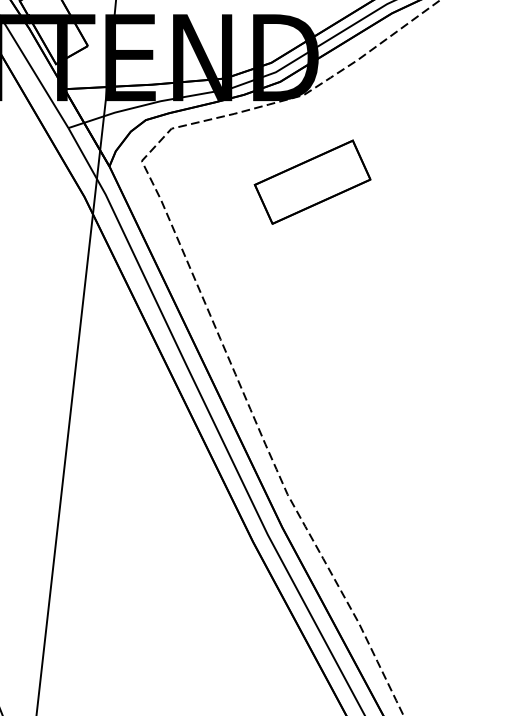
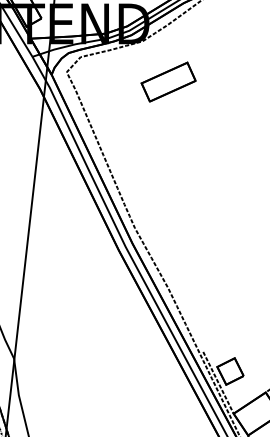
part: (312, 180) -> (168, 81), moved

